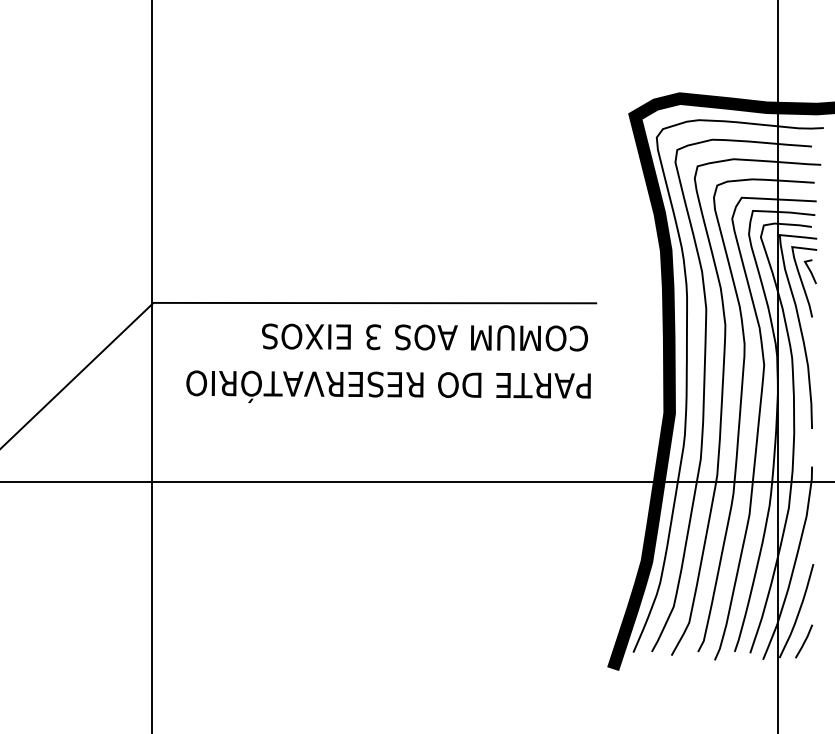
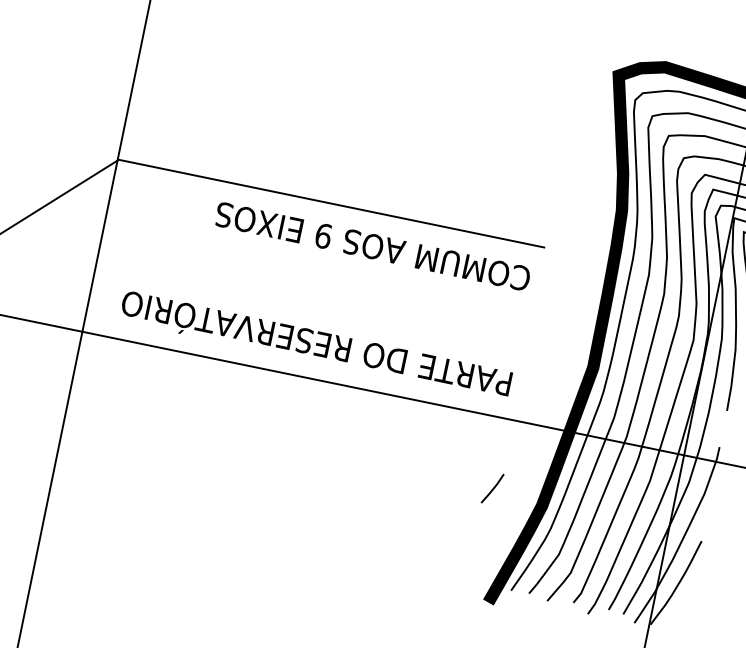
text: (373, 337) -> (323, 236), 3 -> 9
text: (388, 386) -> (316, 345), moved
line: (804, 641) -> (493, 488), moved

